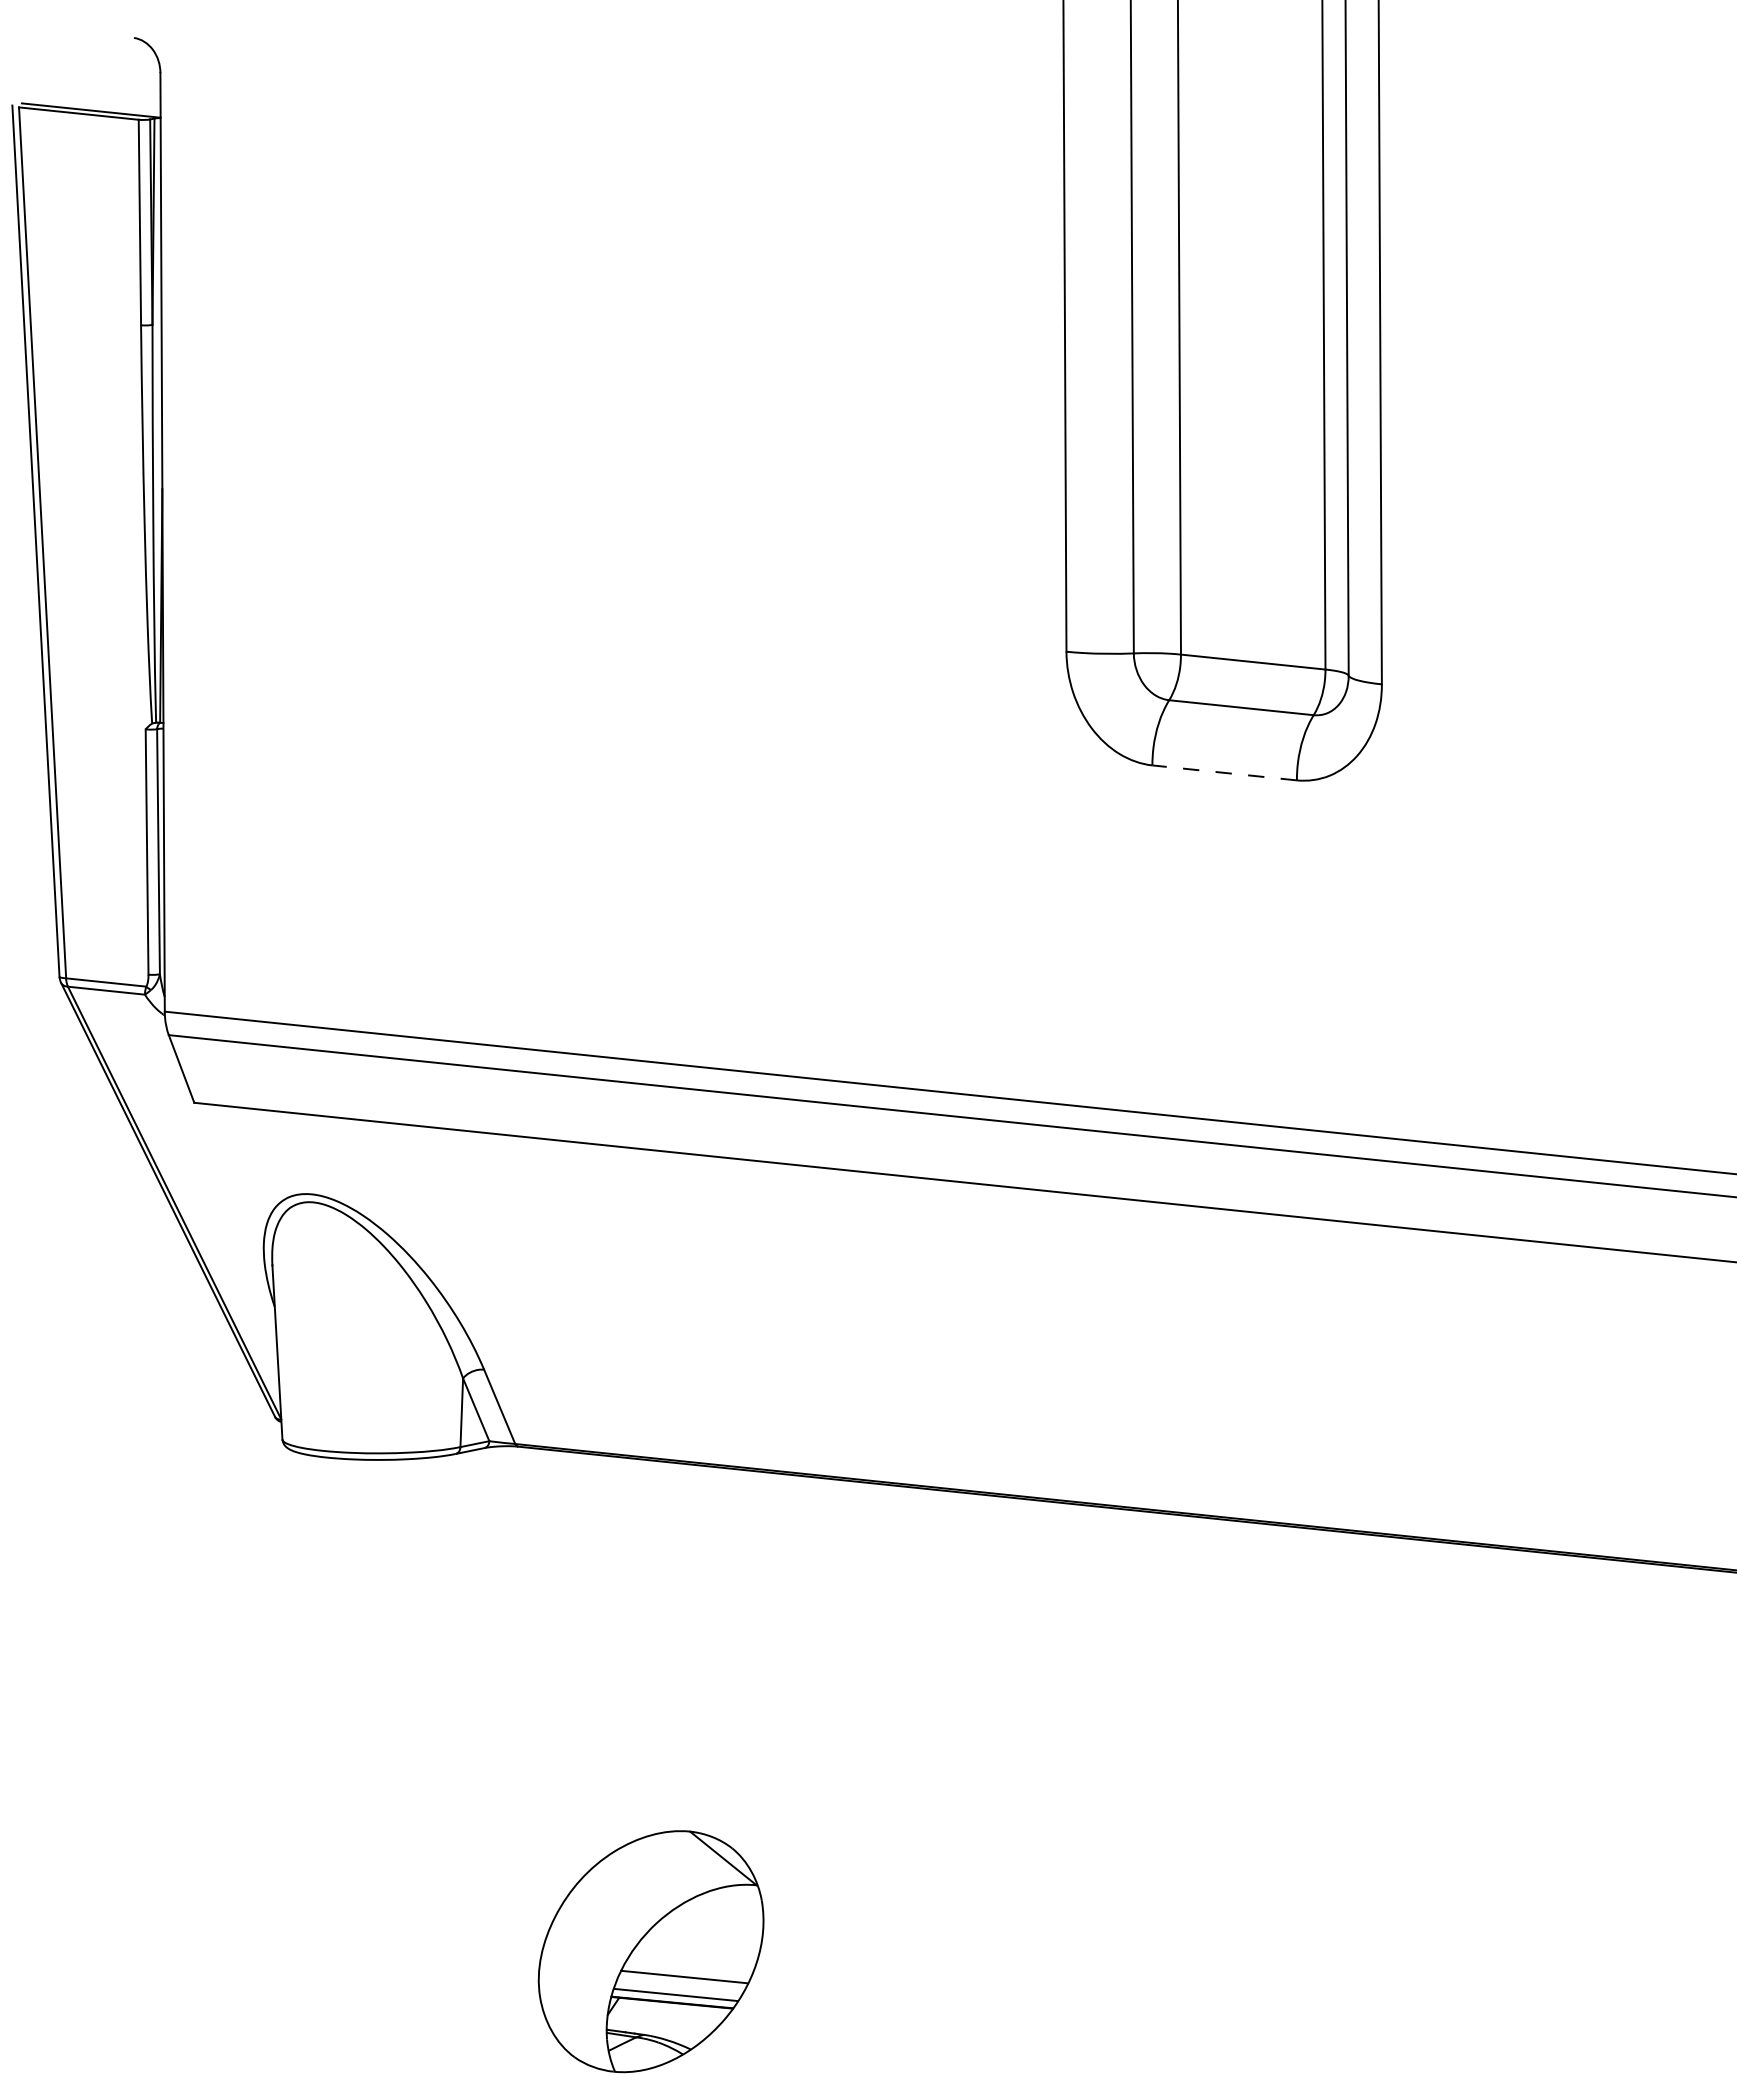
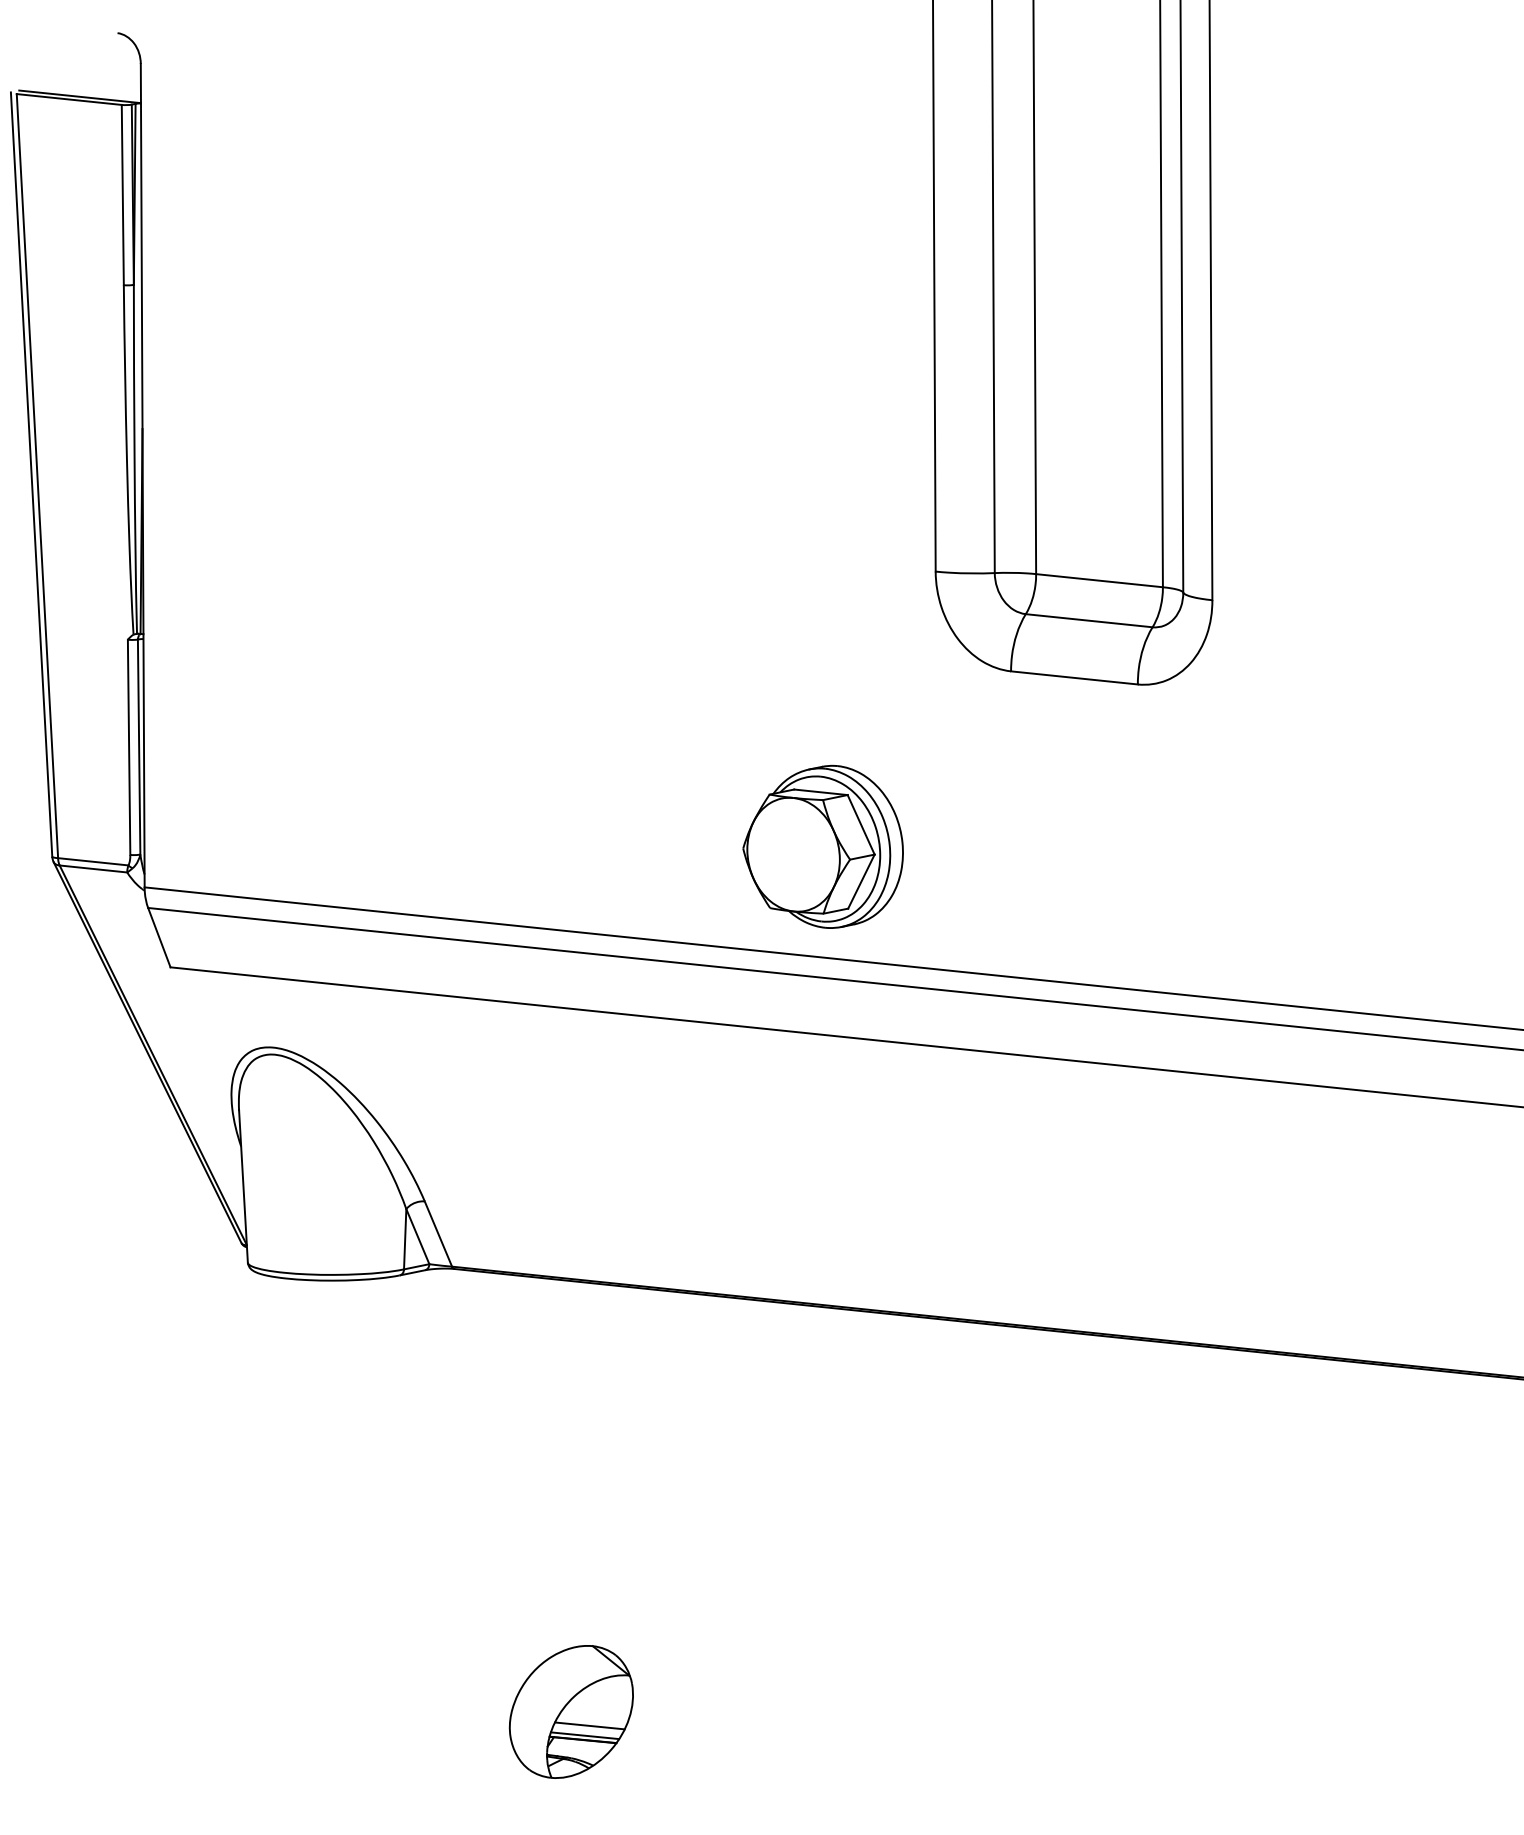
line: (1224, 772) -> (1074, 677), dashed -> solid
part: (938, 965) -> (823, 846), added
part: (651, 1951) -> (571, 1711), size x0.62

